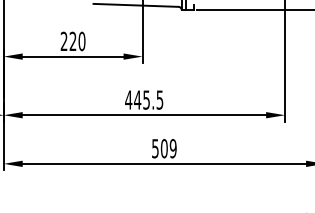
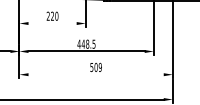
line: (72, 56) -> (52, 23), removed
text: (146, 98) -> (87, 43), 445.5 -> 448.5
line: (163, 163) -> (95, 74), removed

